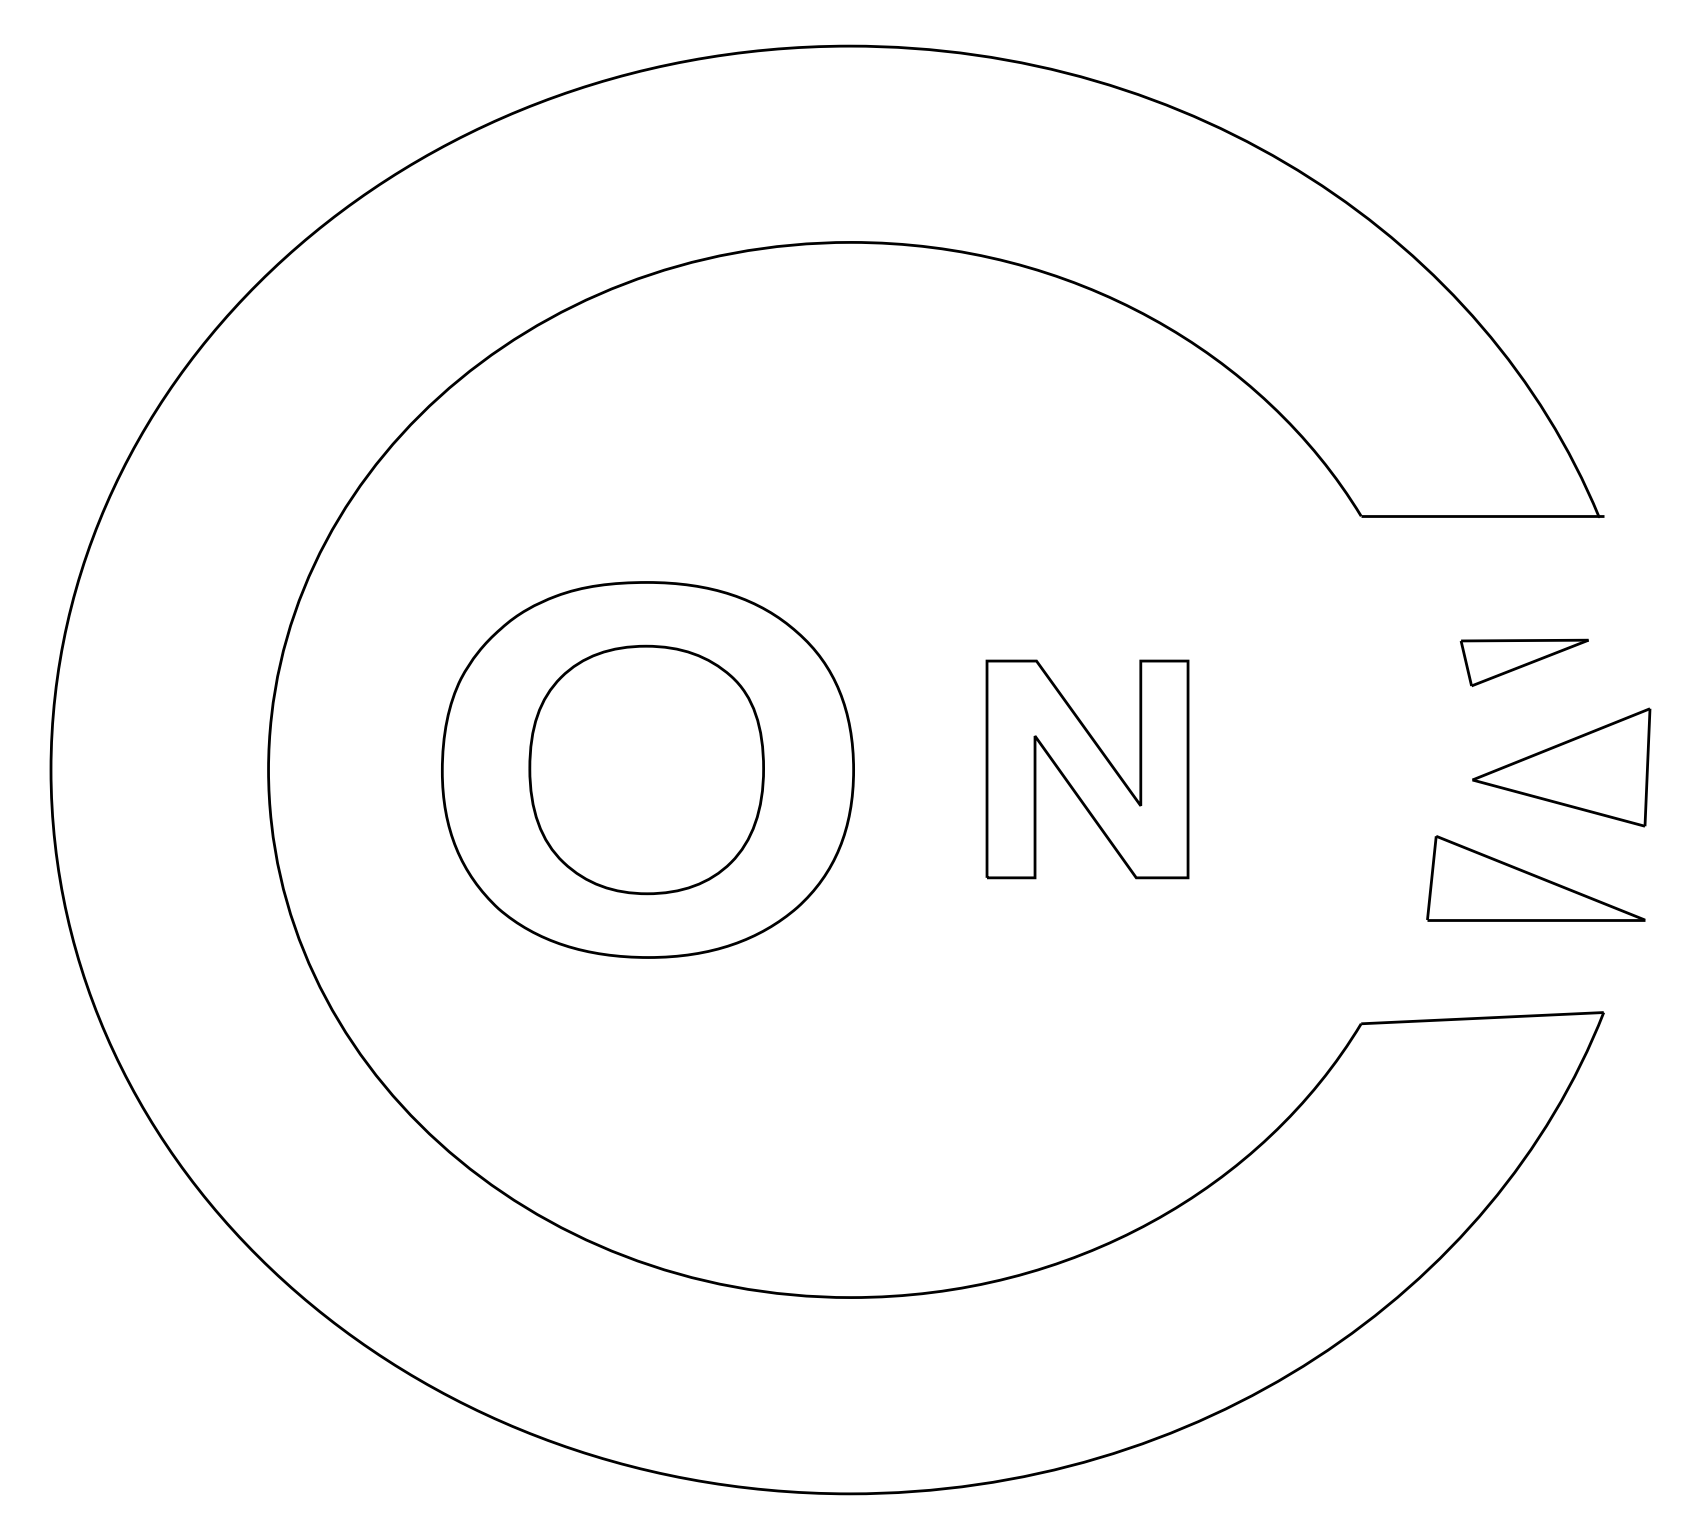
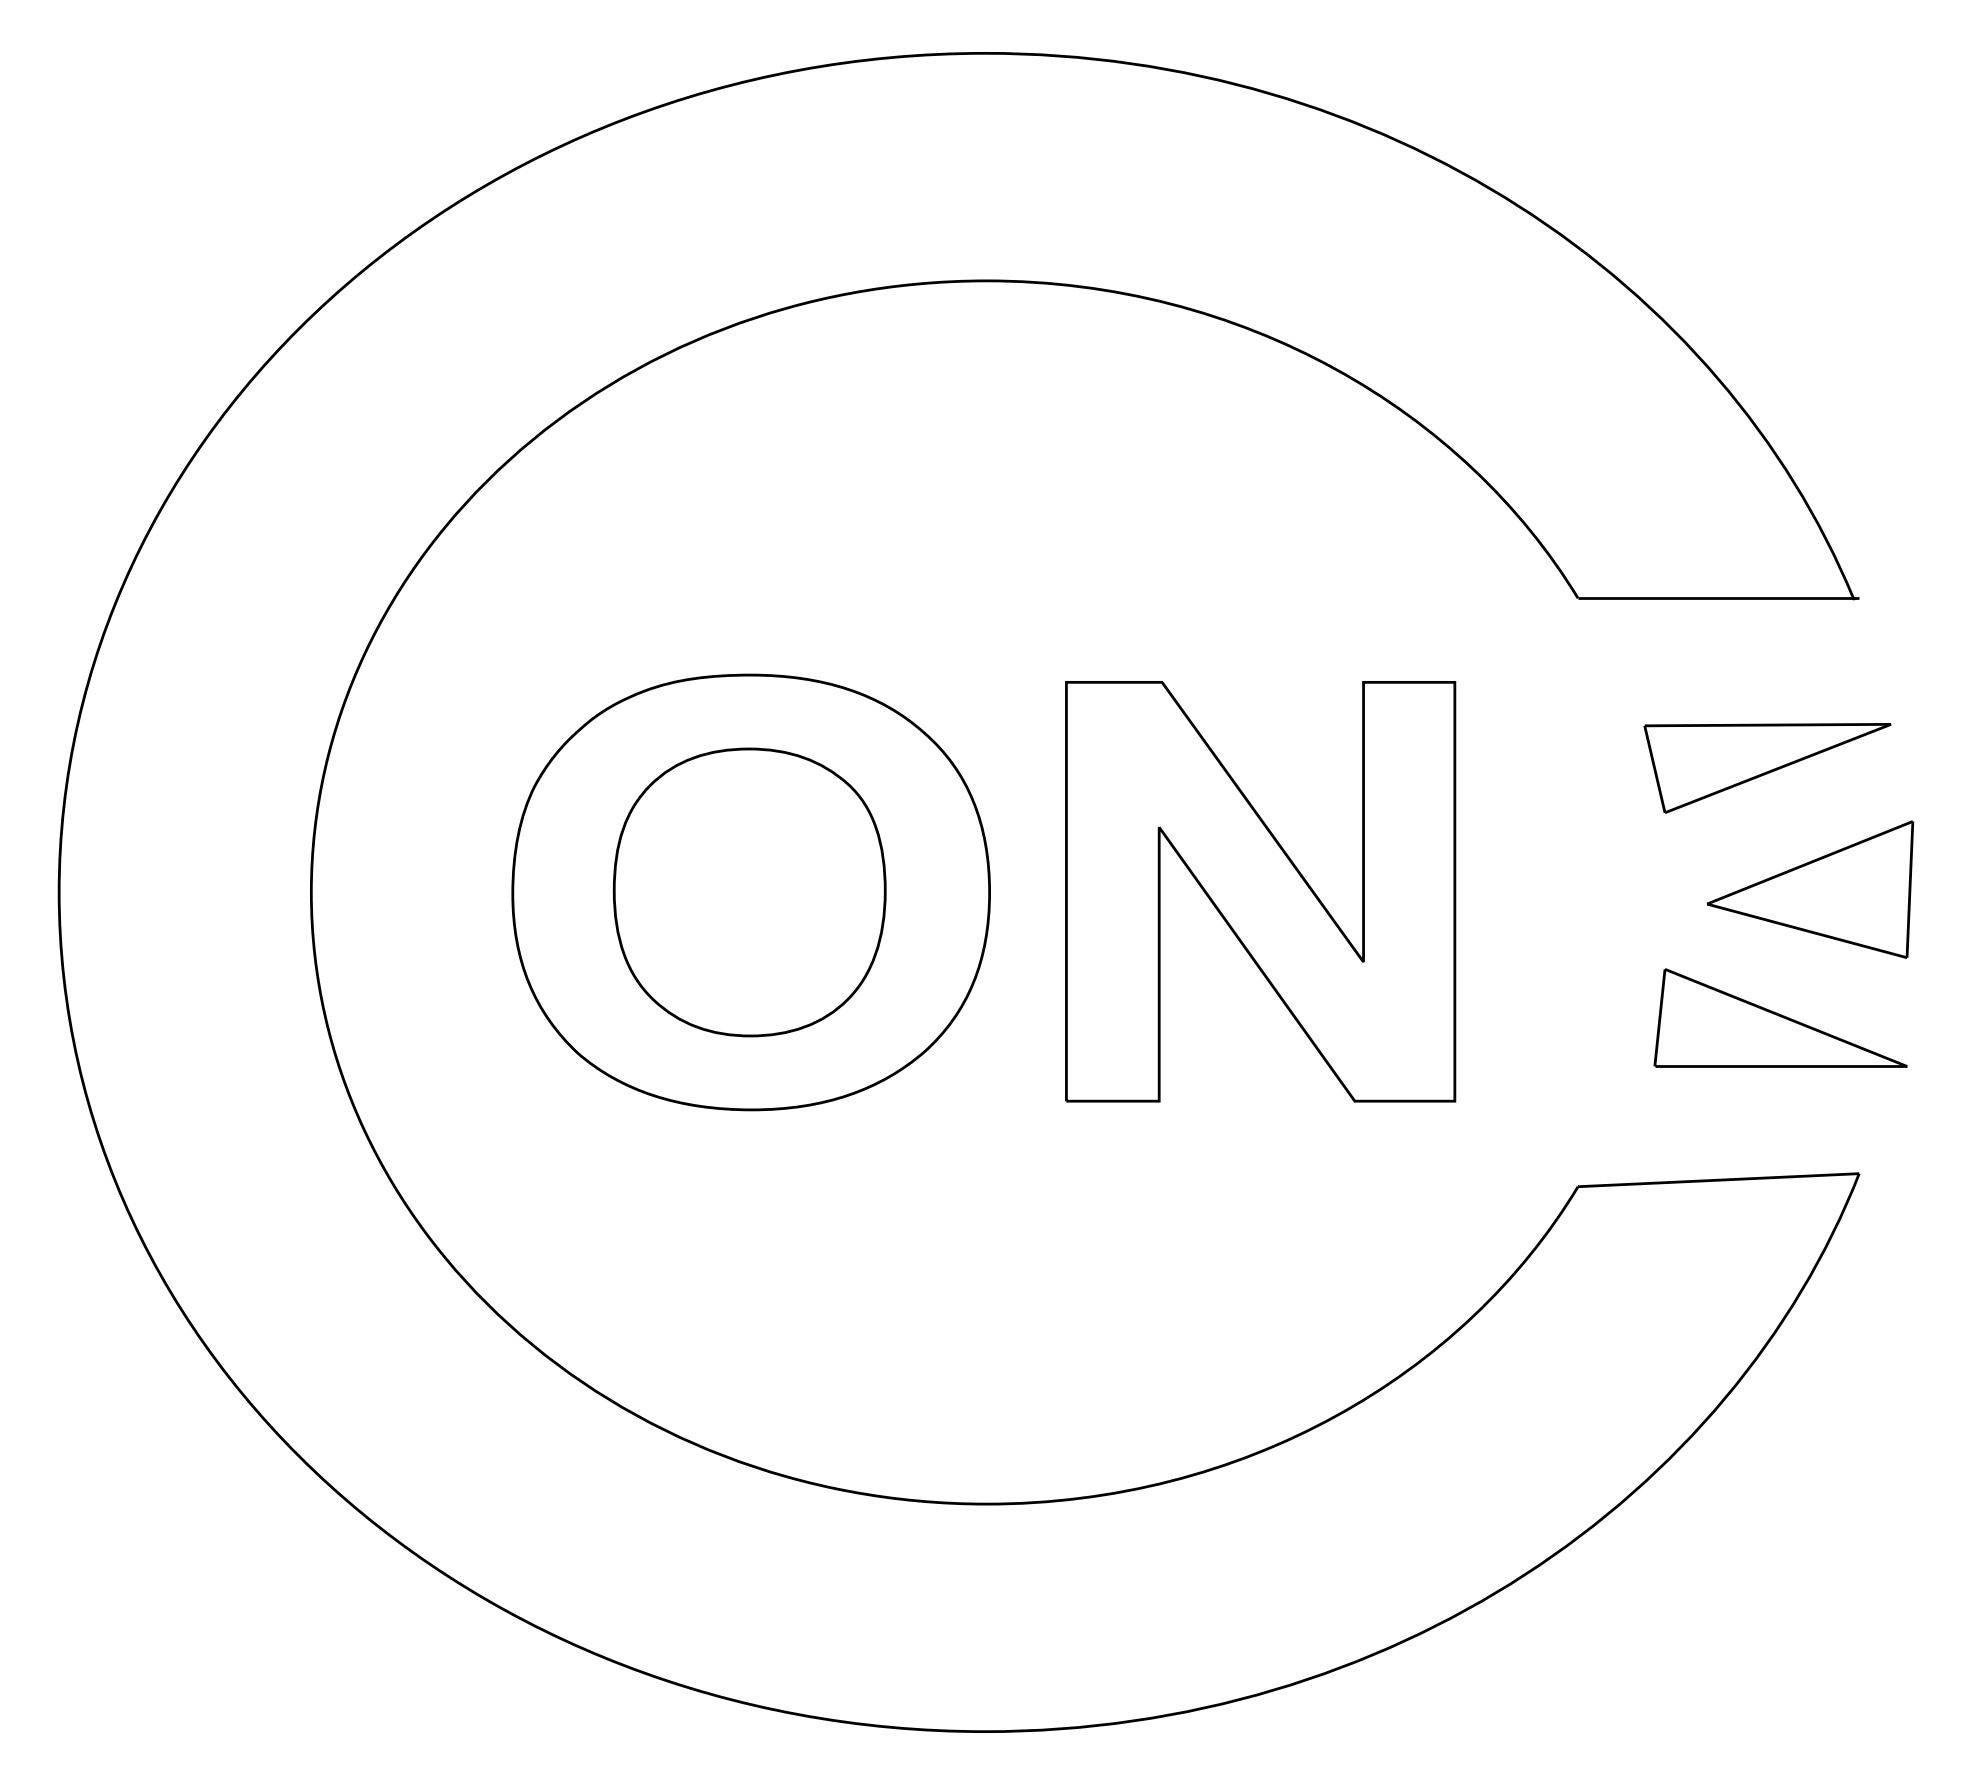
part: (1524, 663) -> (1767, 768), size x1.67
part: (1087, 769) -> (1260, 891), size x1.67

